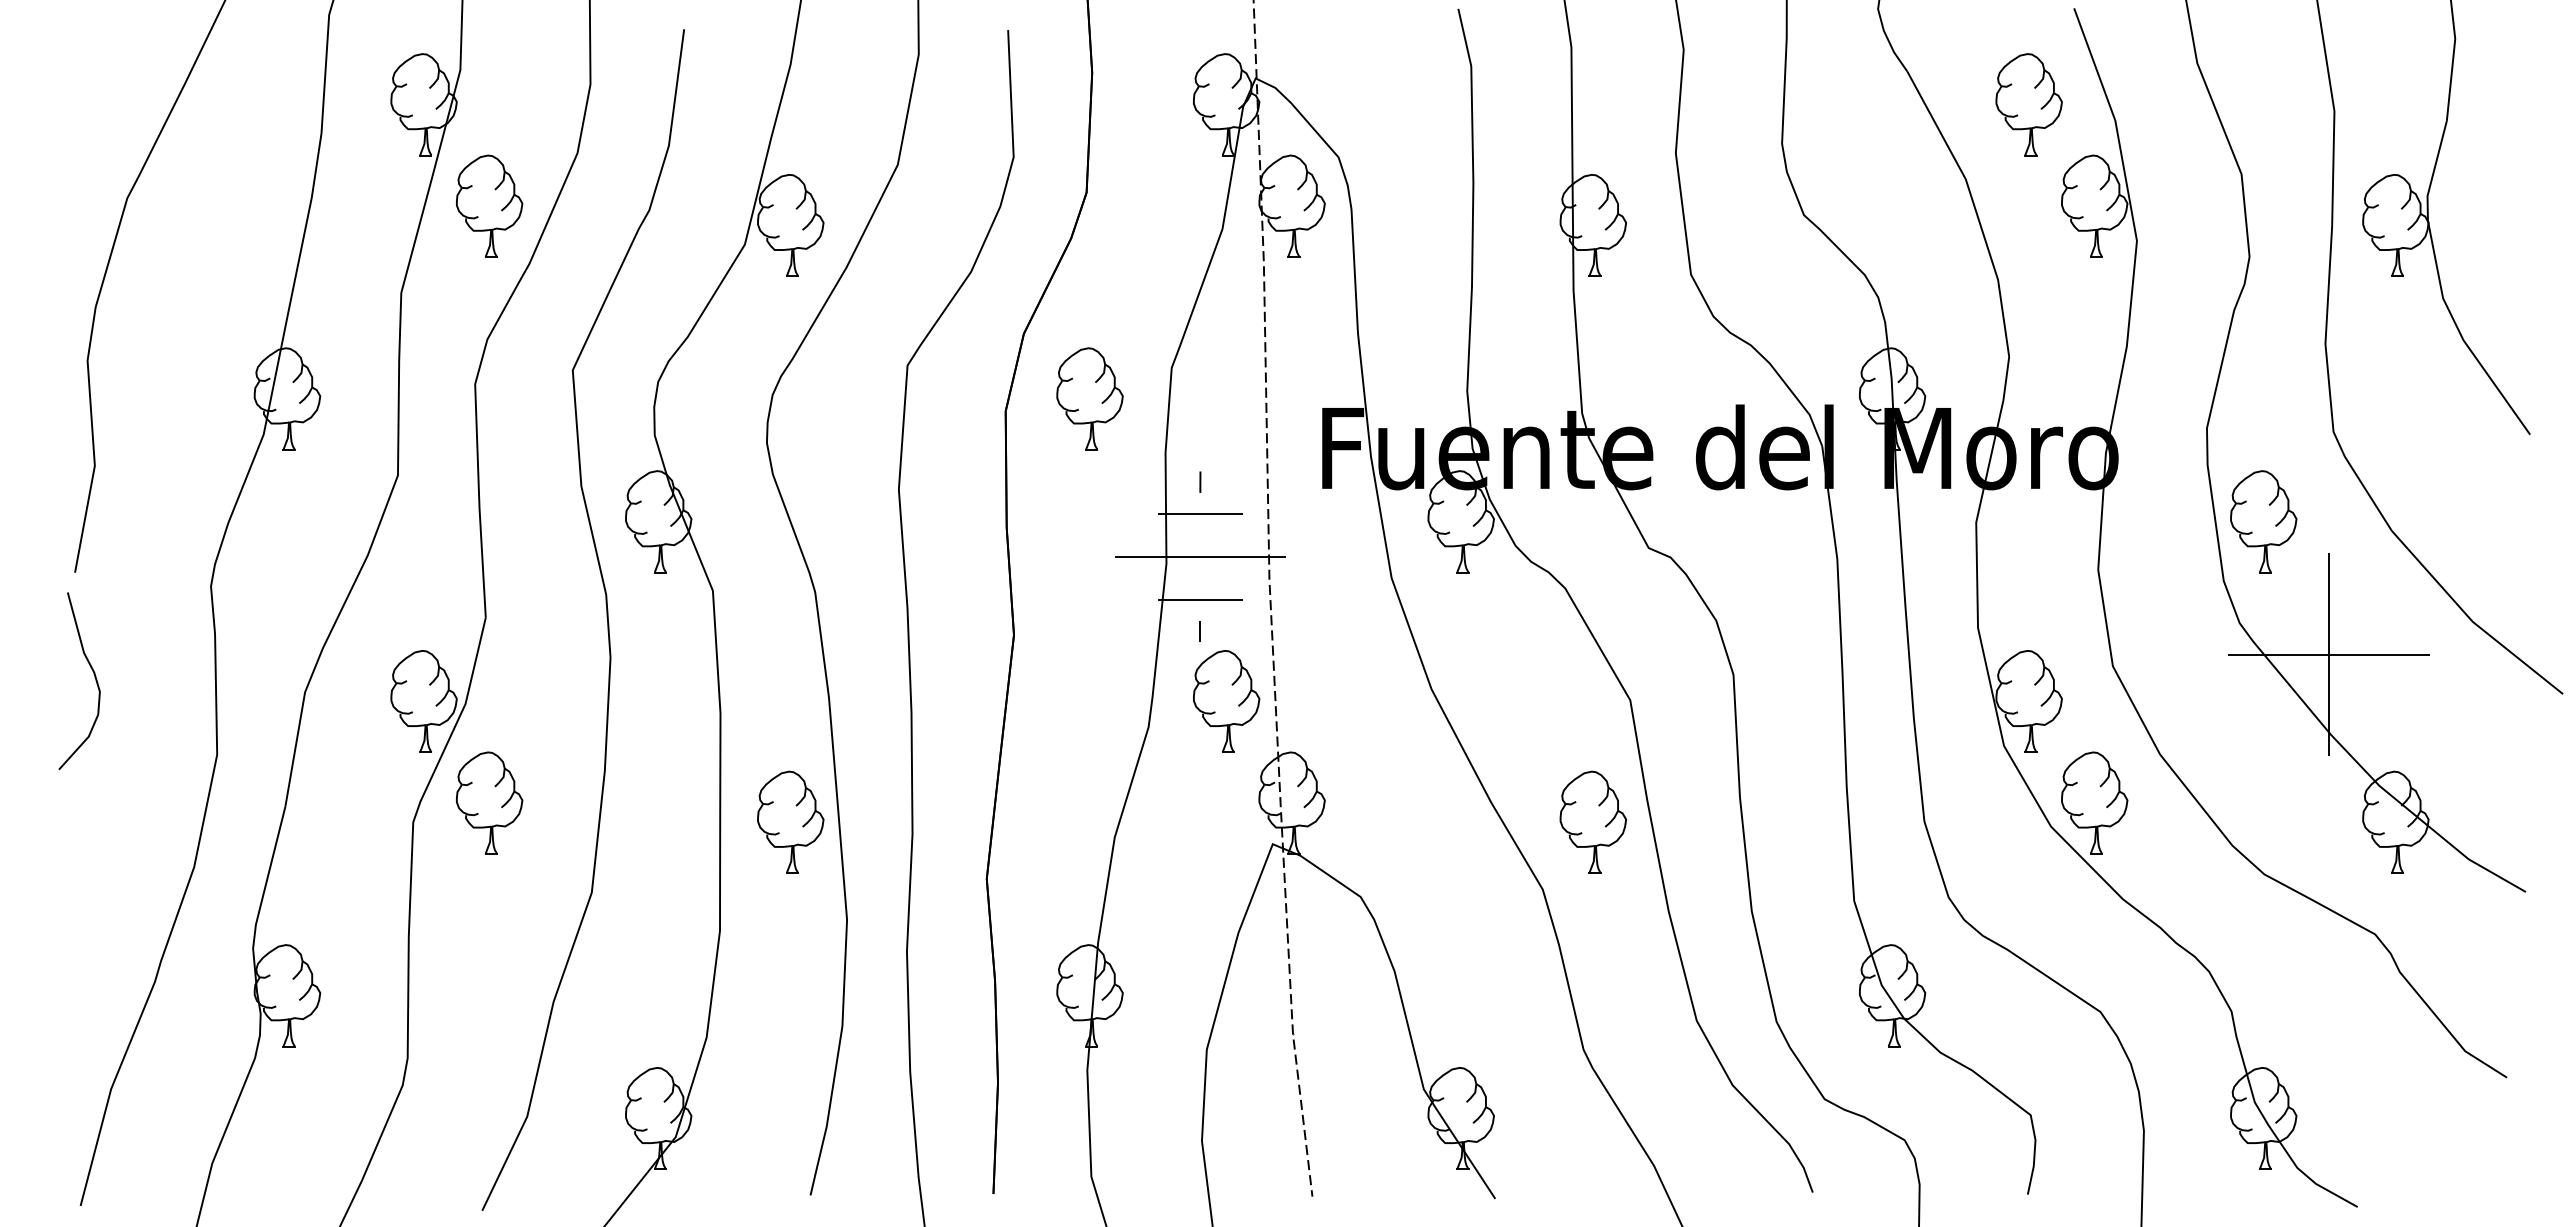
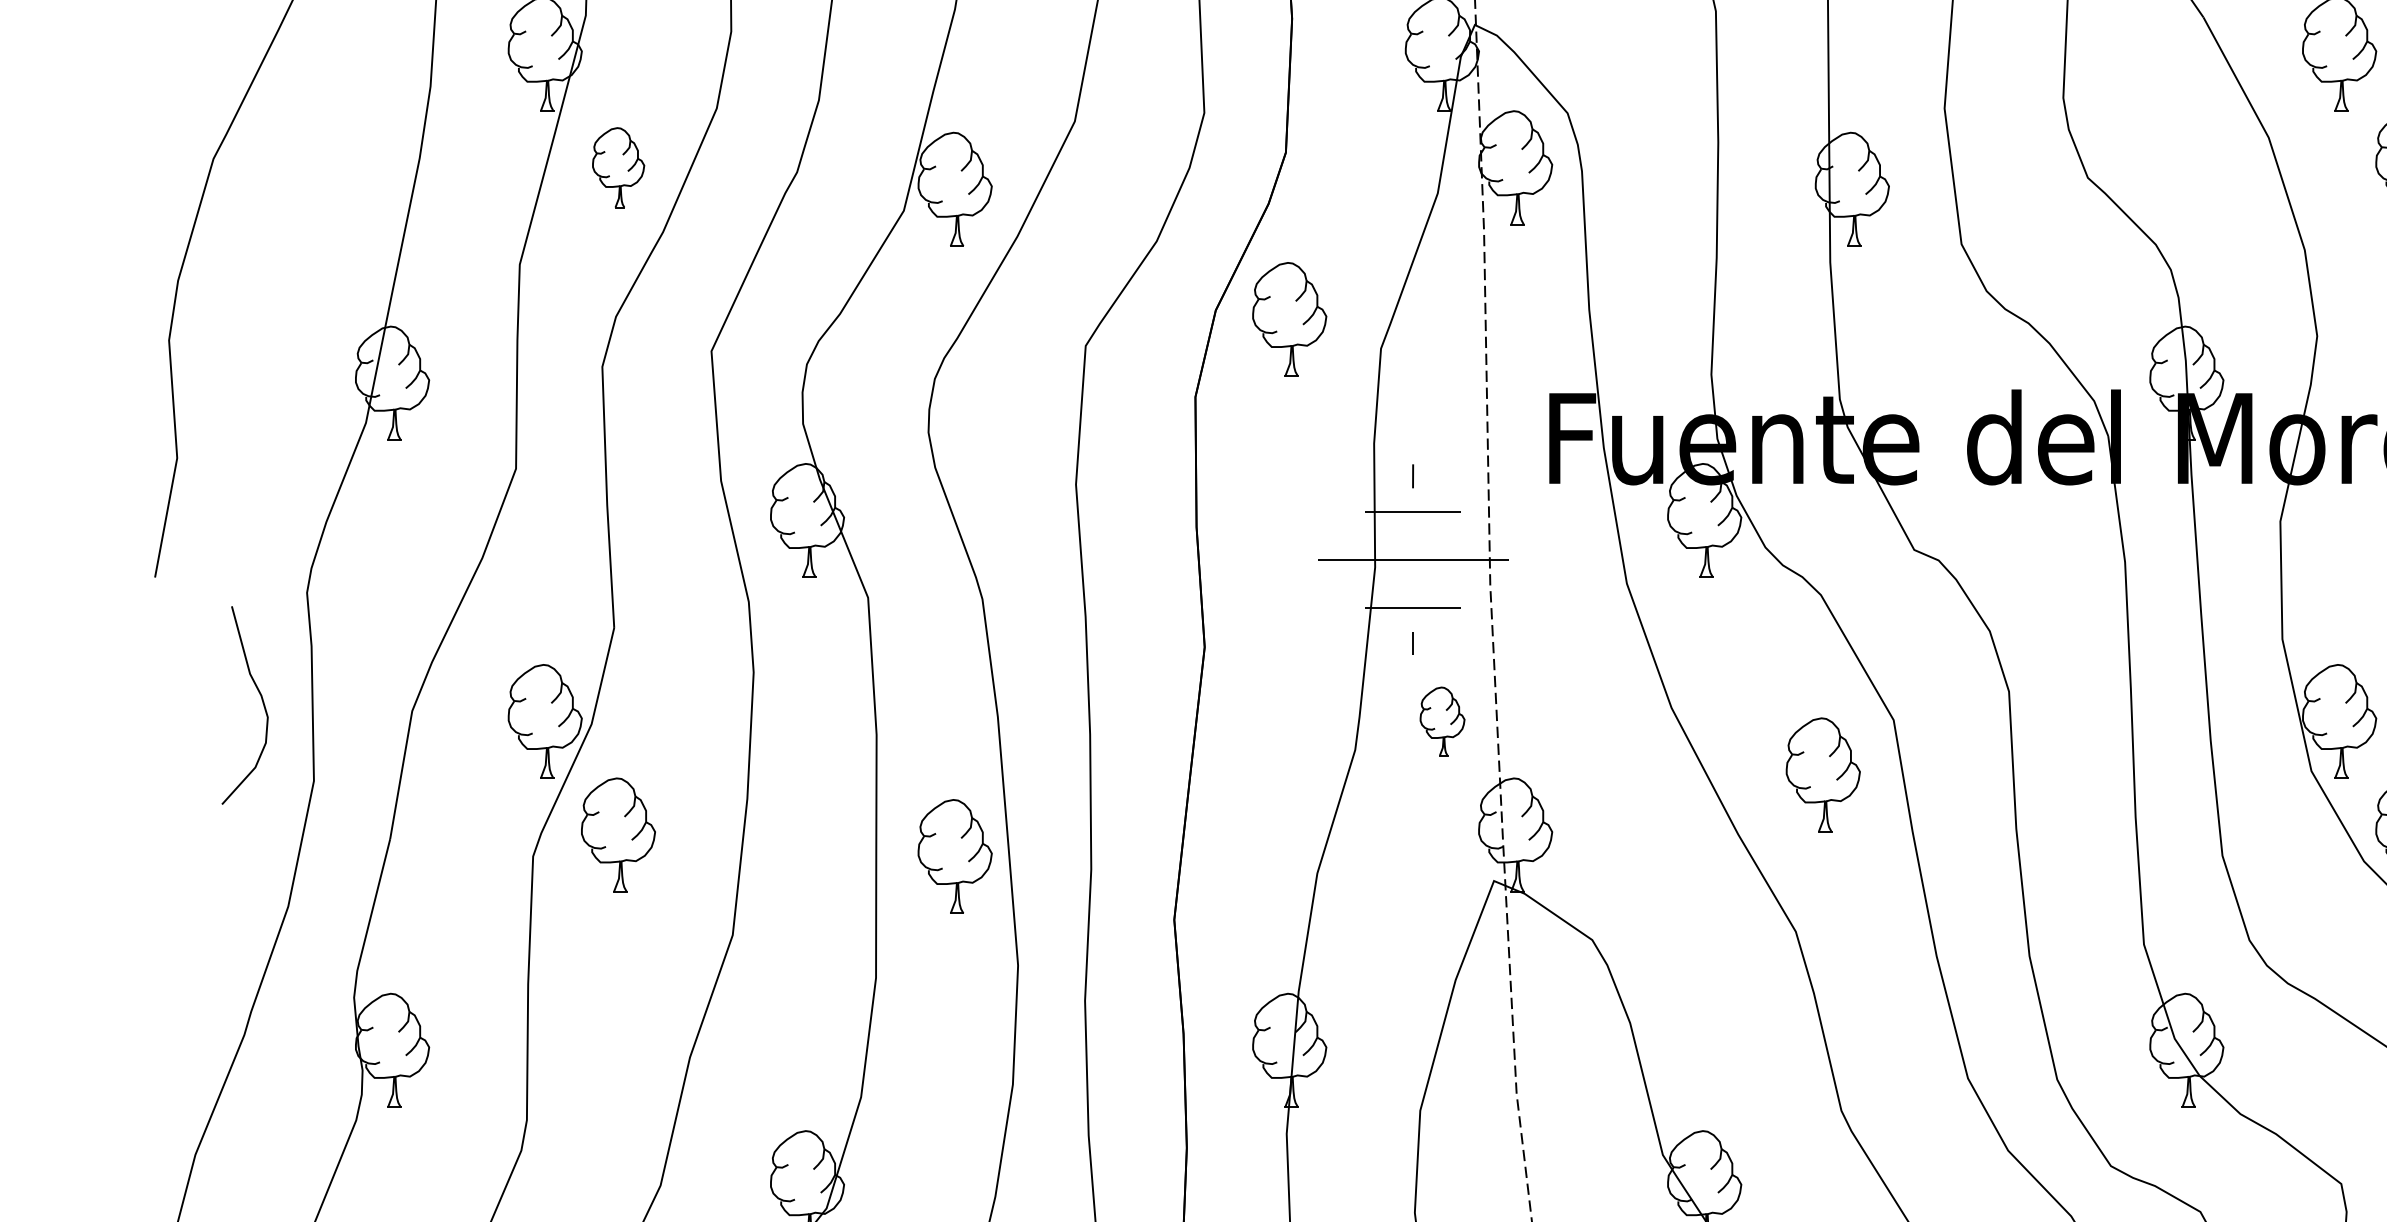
part: (489, 205) -> (618, 167), size x0.7
part: (1089, 398) -> (1289, 319), moved
curve: (94, 677) -> (261, 701), moved
part: (1226, 701) -> (1442, 721), size x0.6
part: (1592, 821) -> (1822, 774), moved

